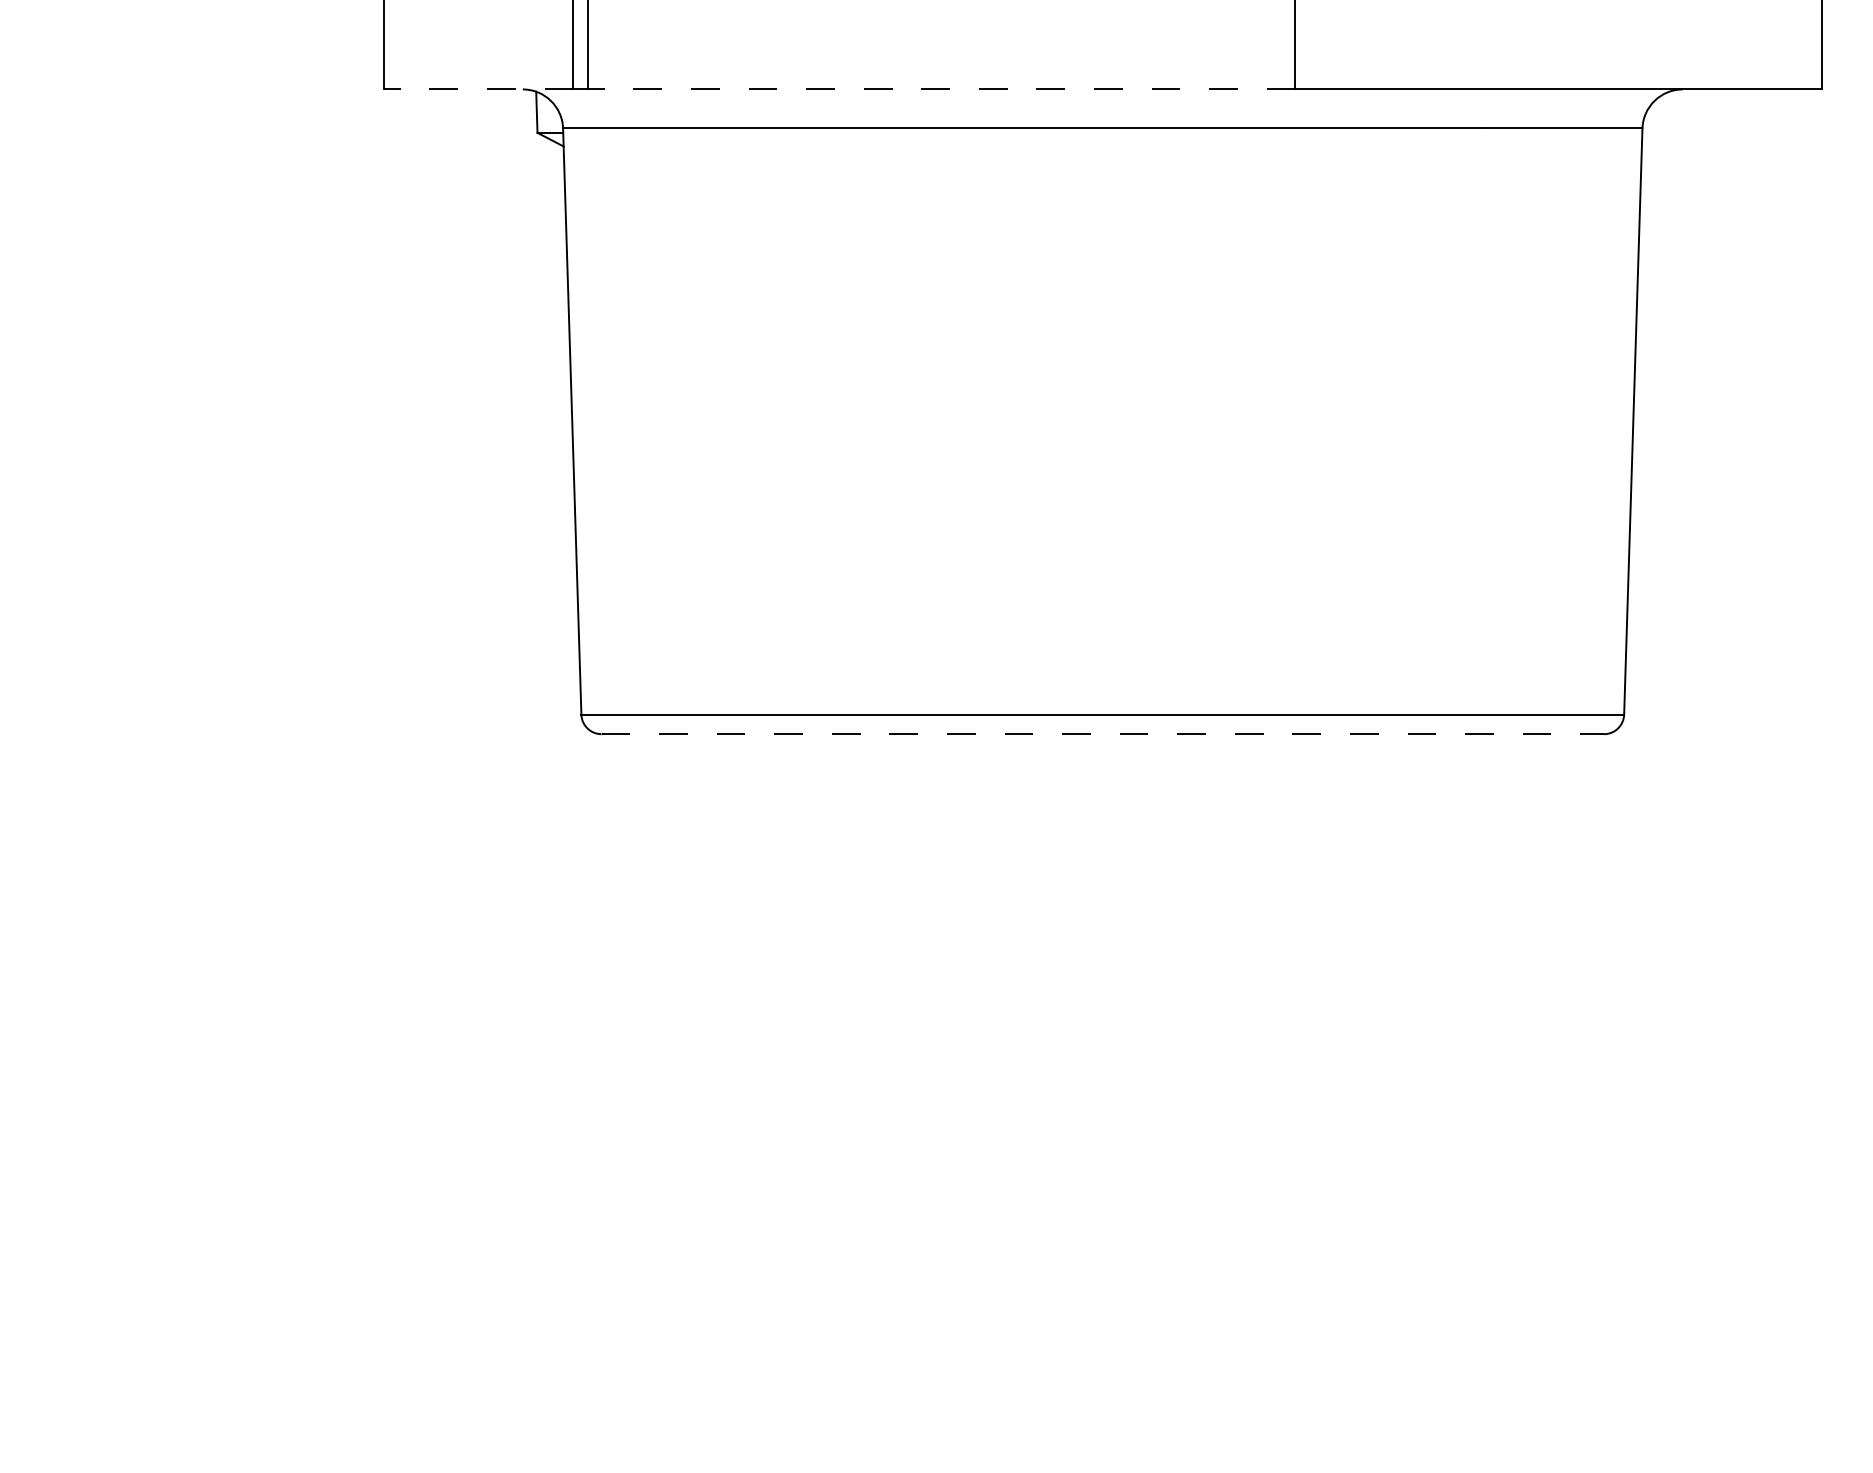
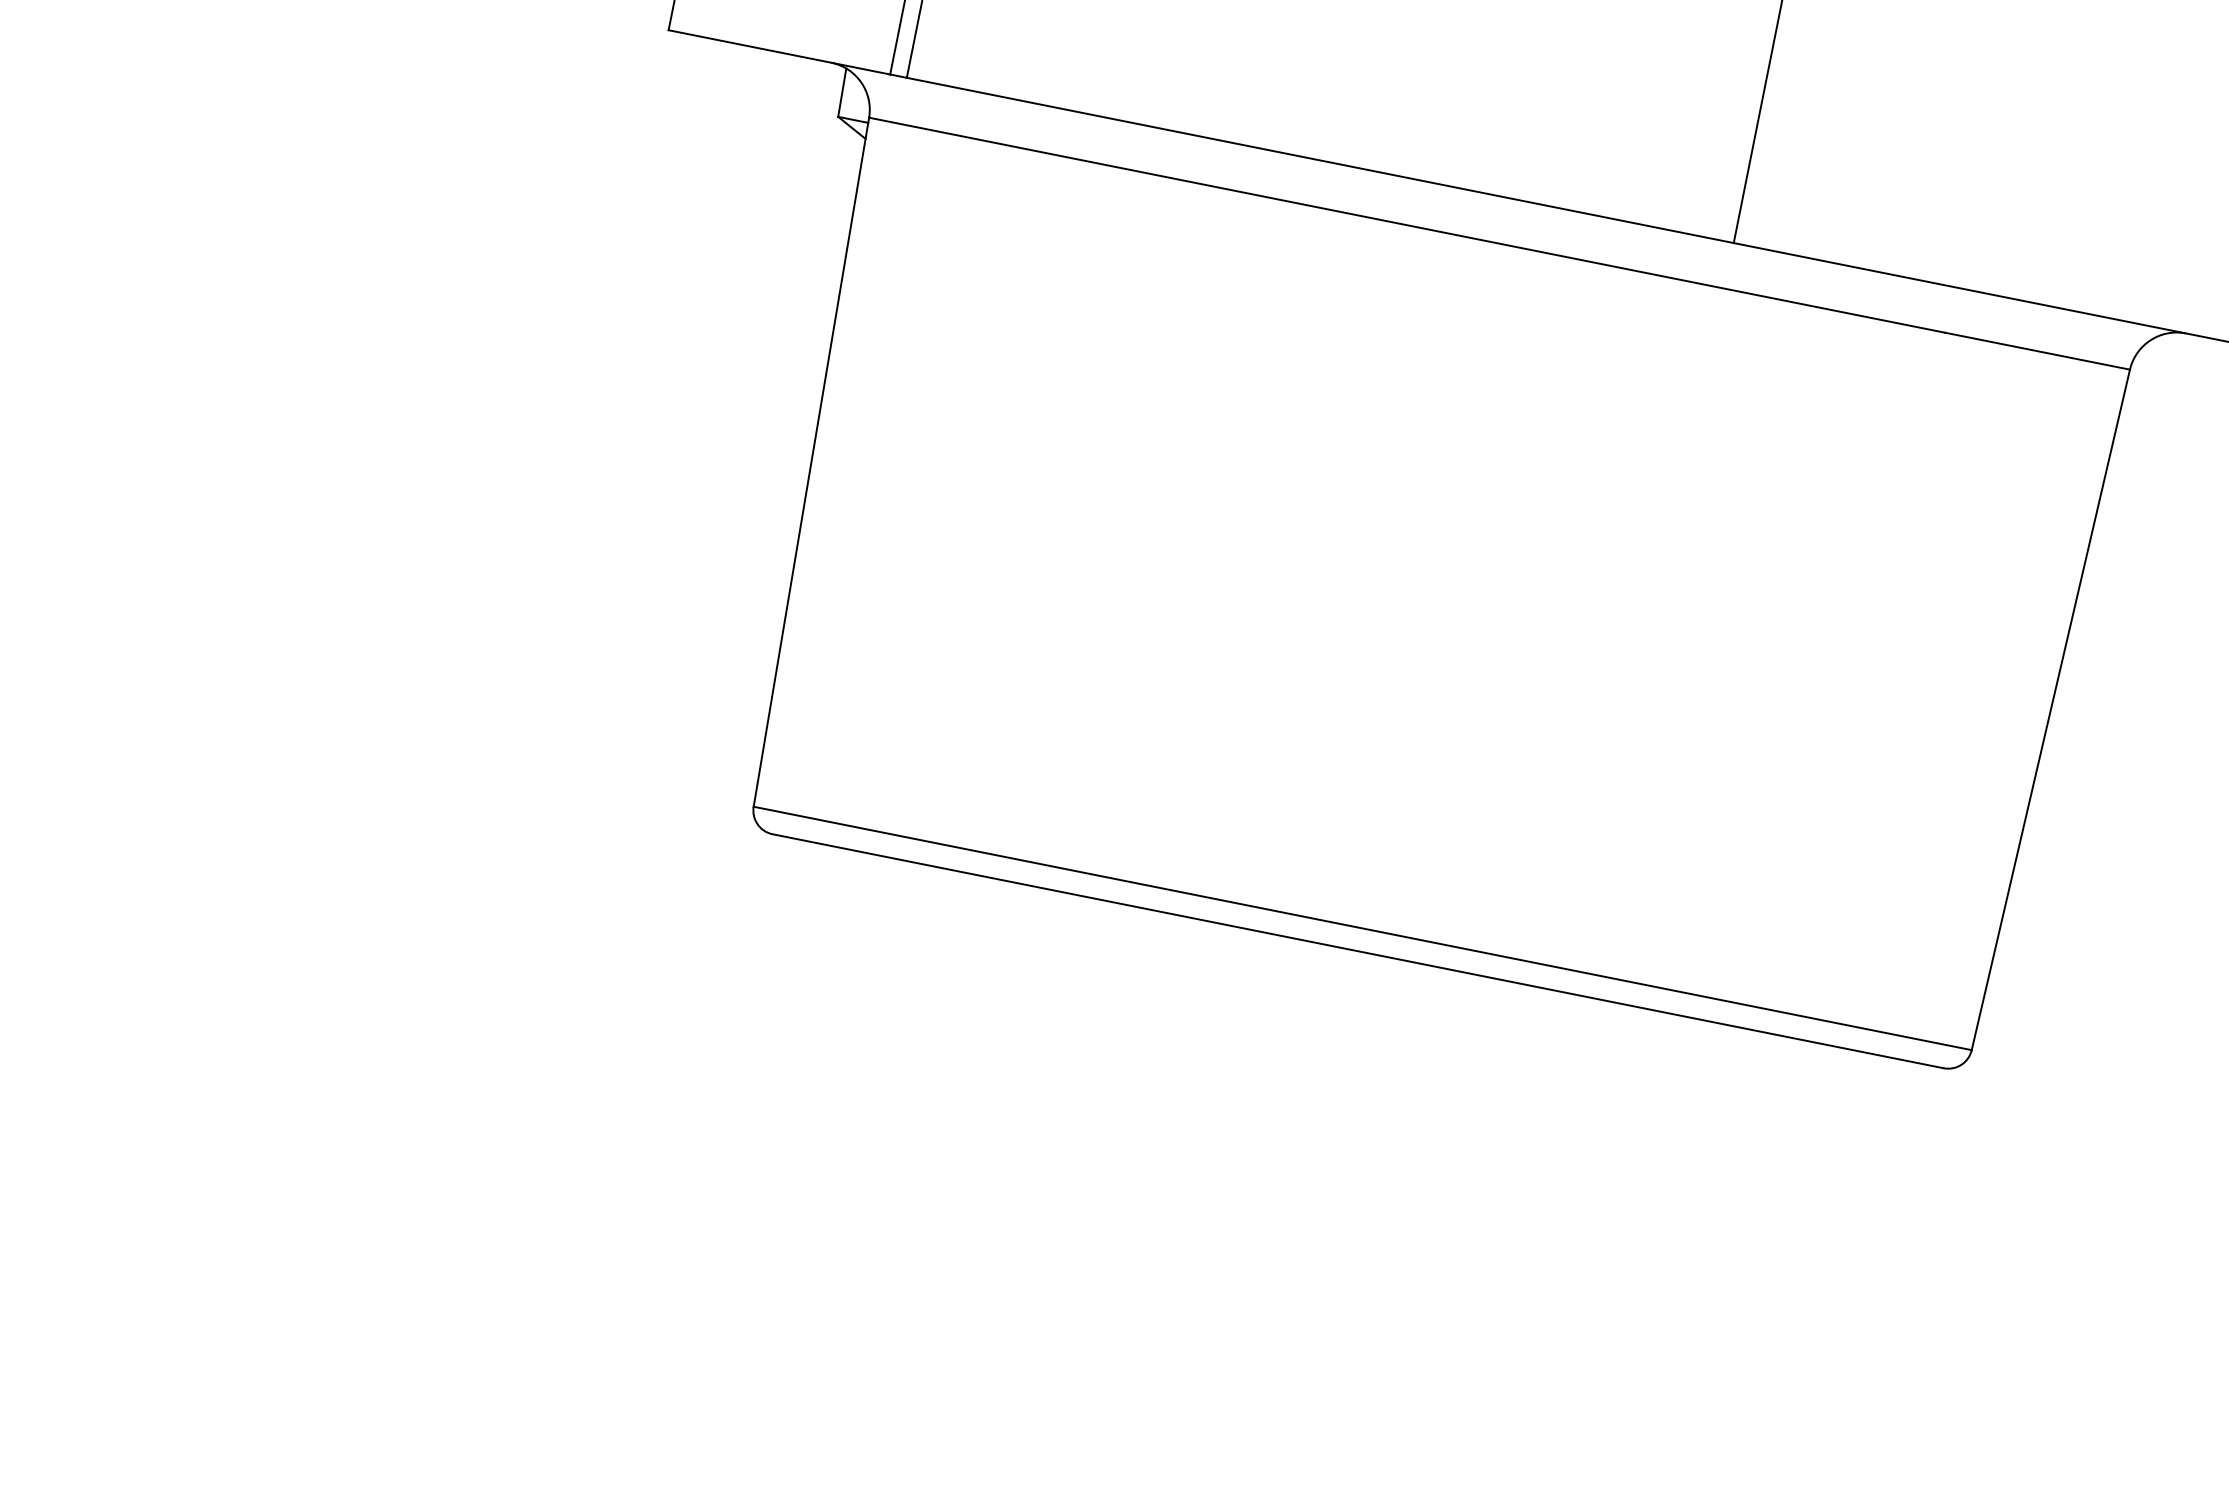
line: (478, 89) -> (779, 52), dashed -> solid
line: (941, 89) -> (1320, 160), dashed -> solid
line: (1103, 734) -> (1358, 951), dashed -> solid

